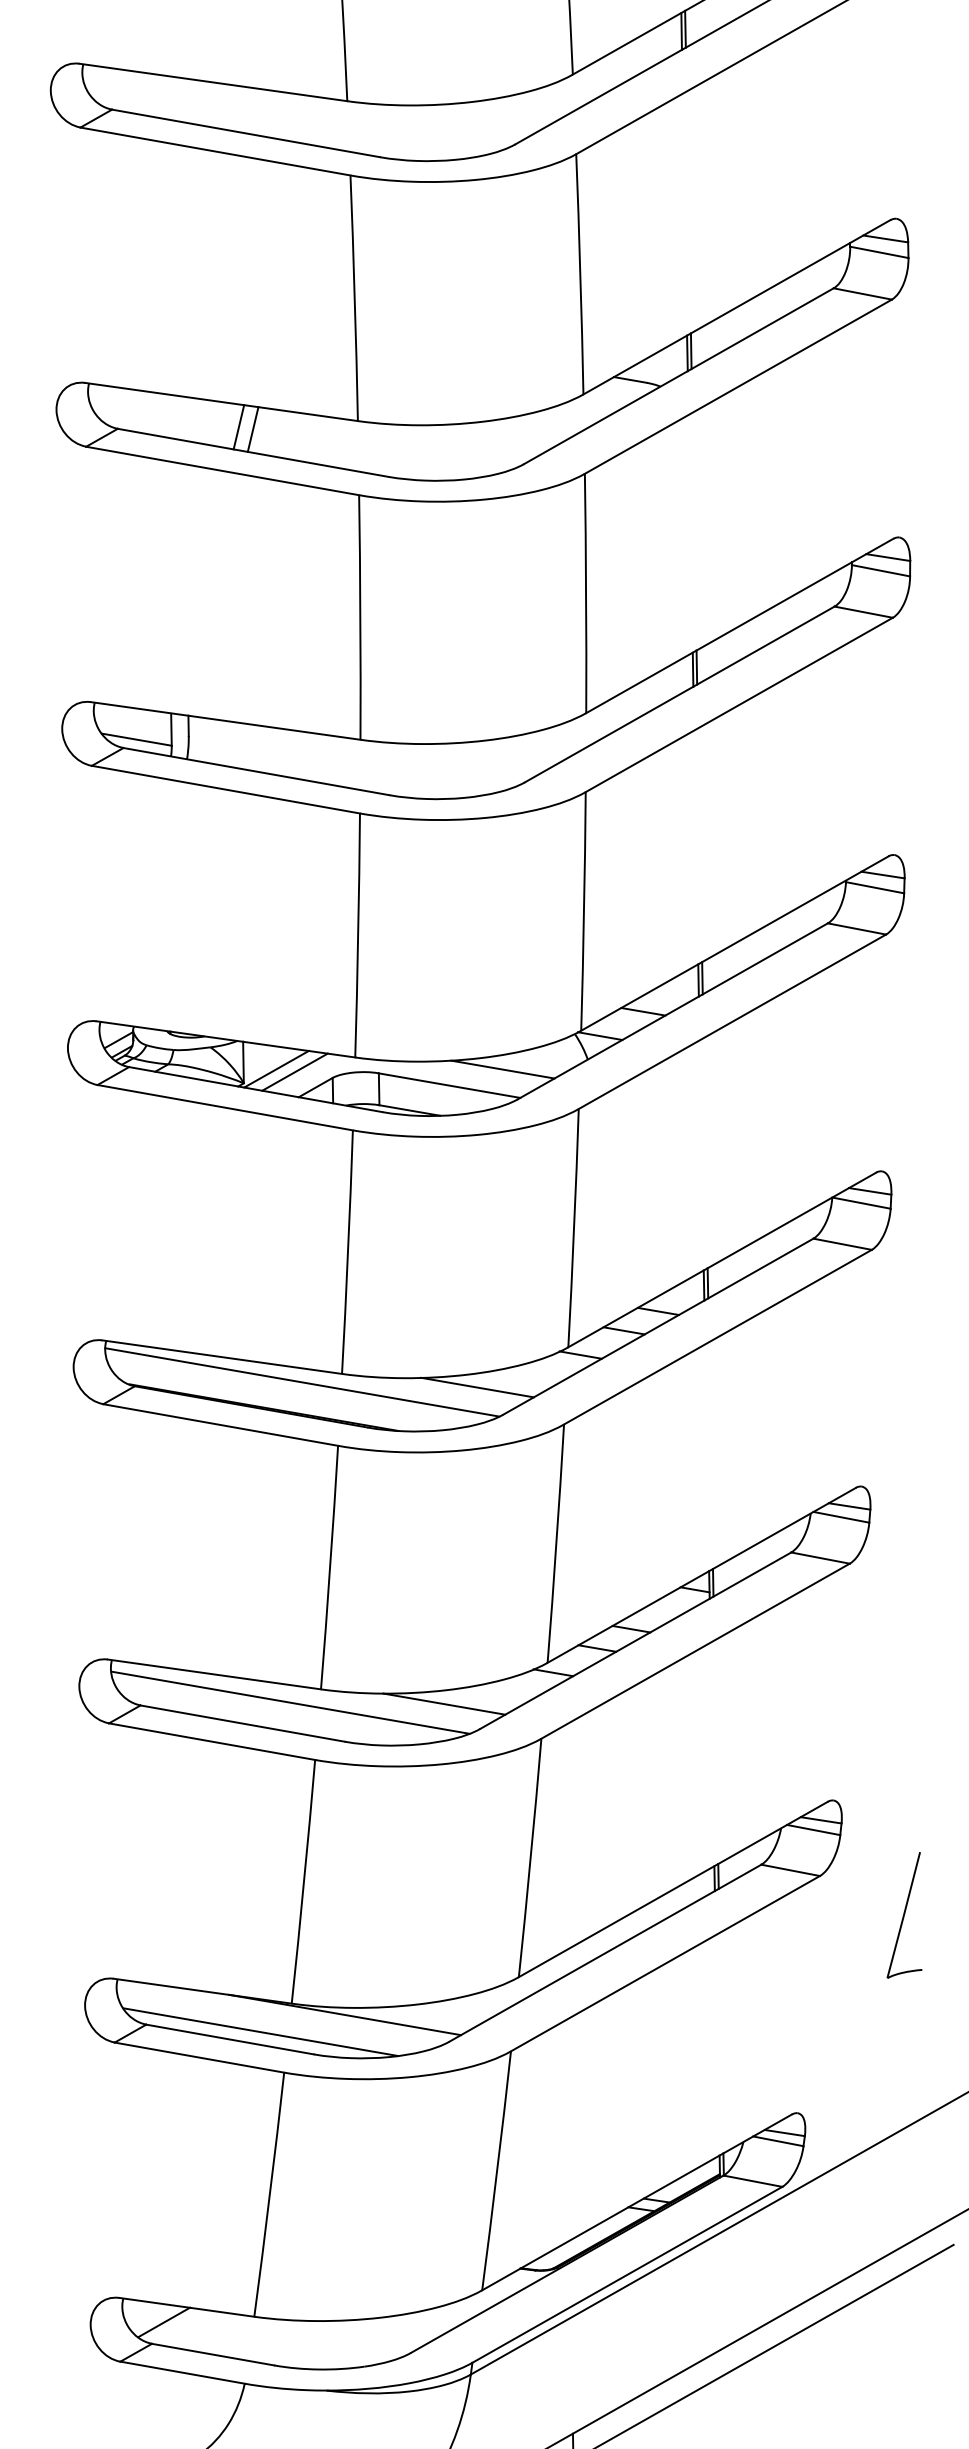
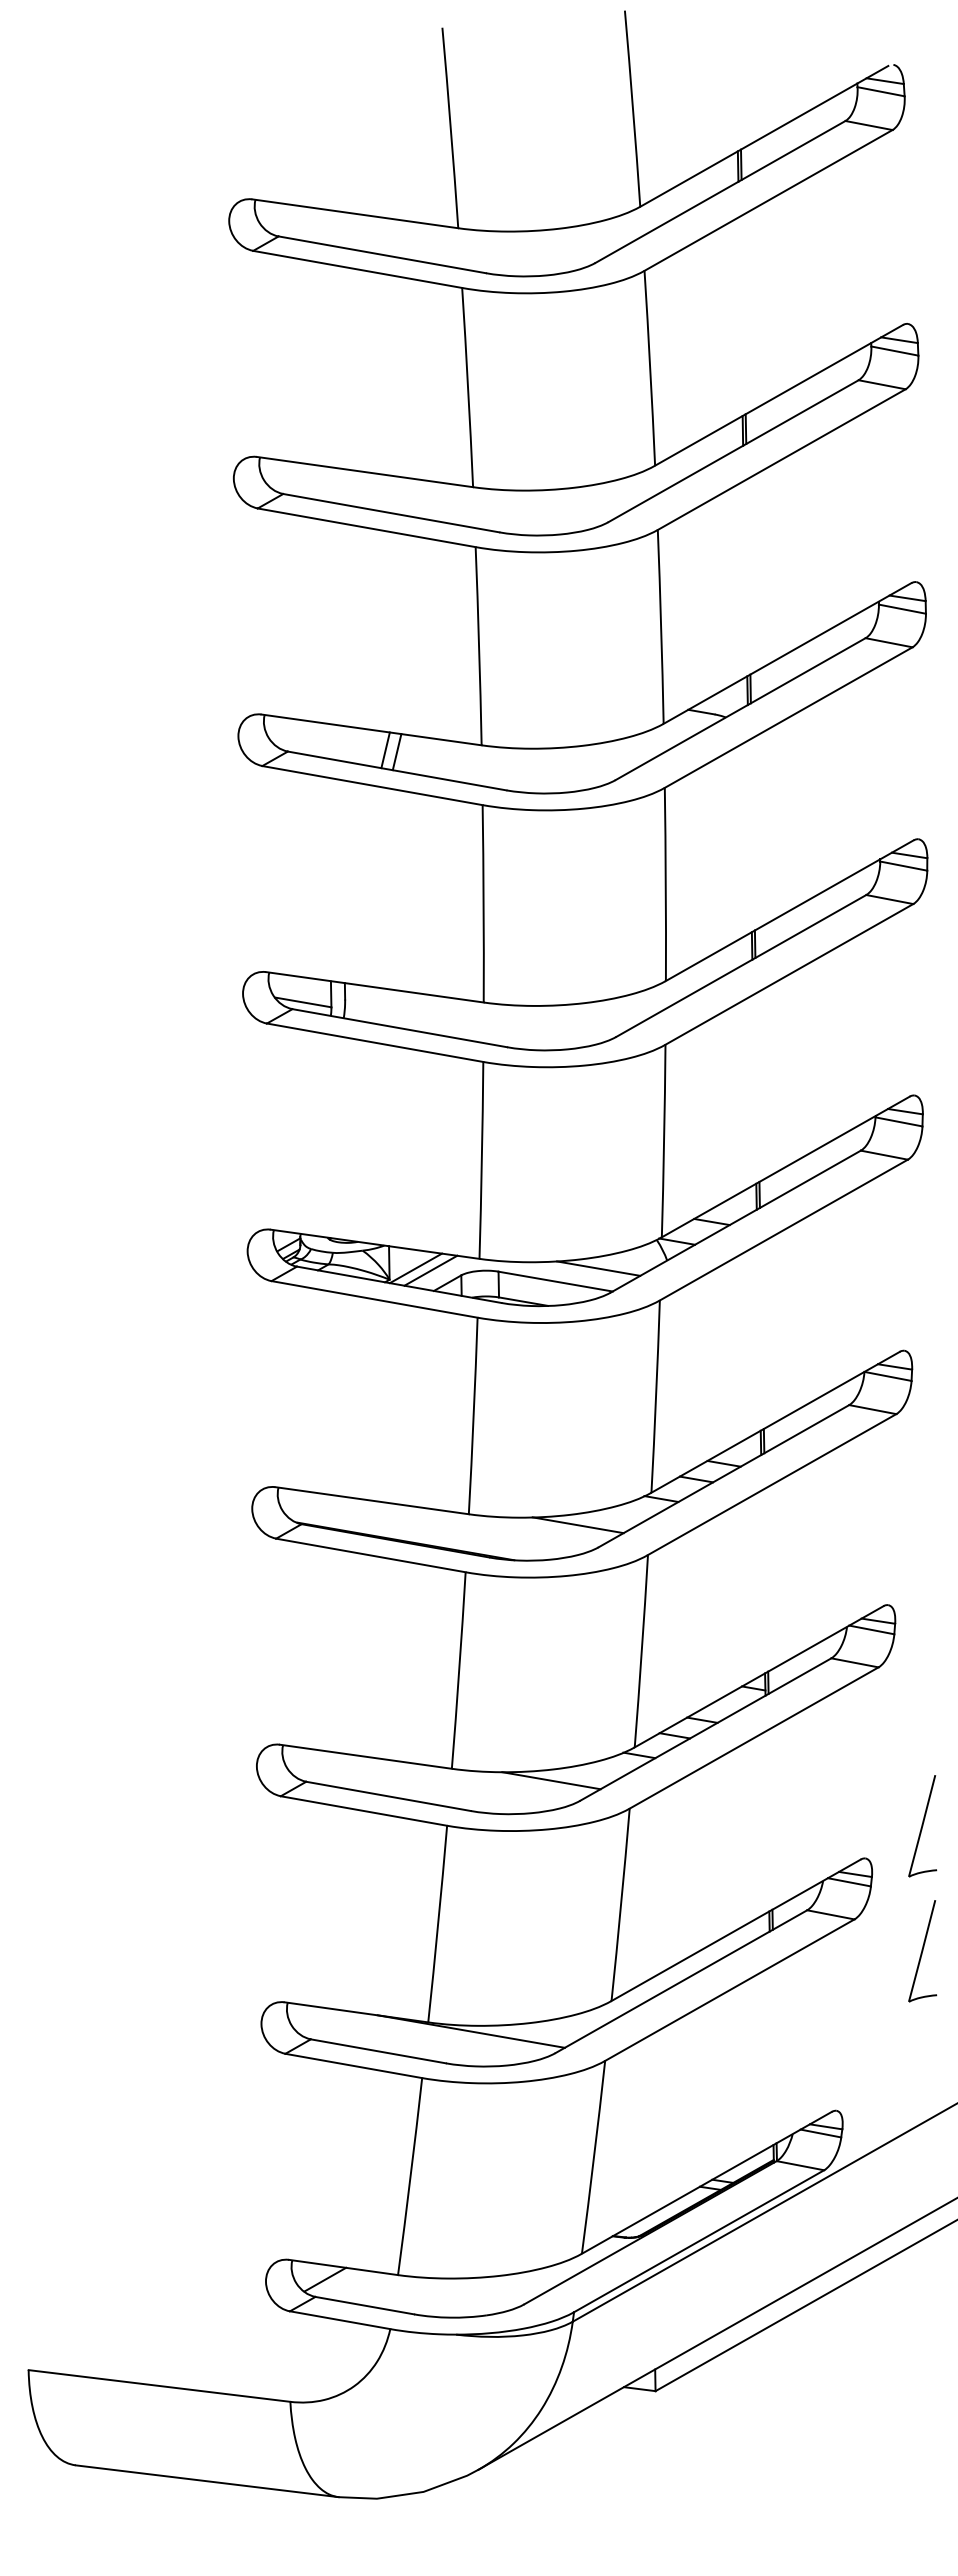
line: (301, 1381) -> (436, 1520), removed
line: (289, 1702) -> (426, 1779), removed
part: (904, 1760) -> (922, 1826), added
line: (259, 2032) -> (402, 2045), removed

